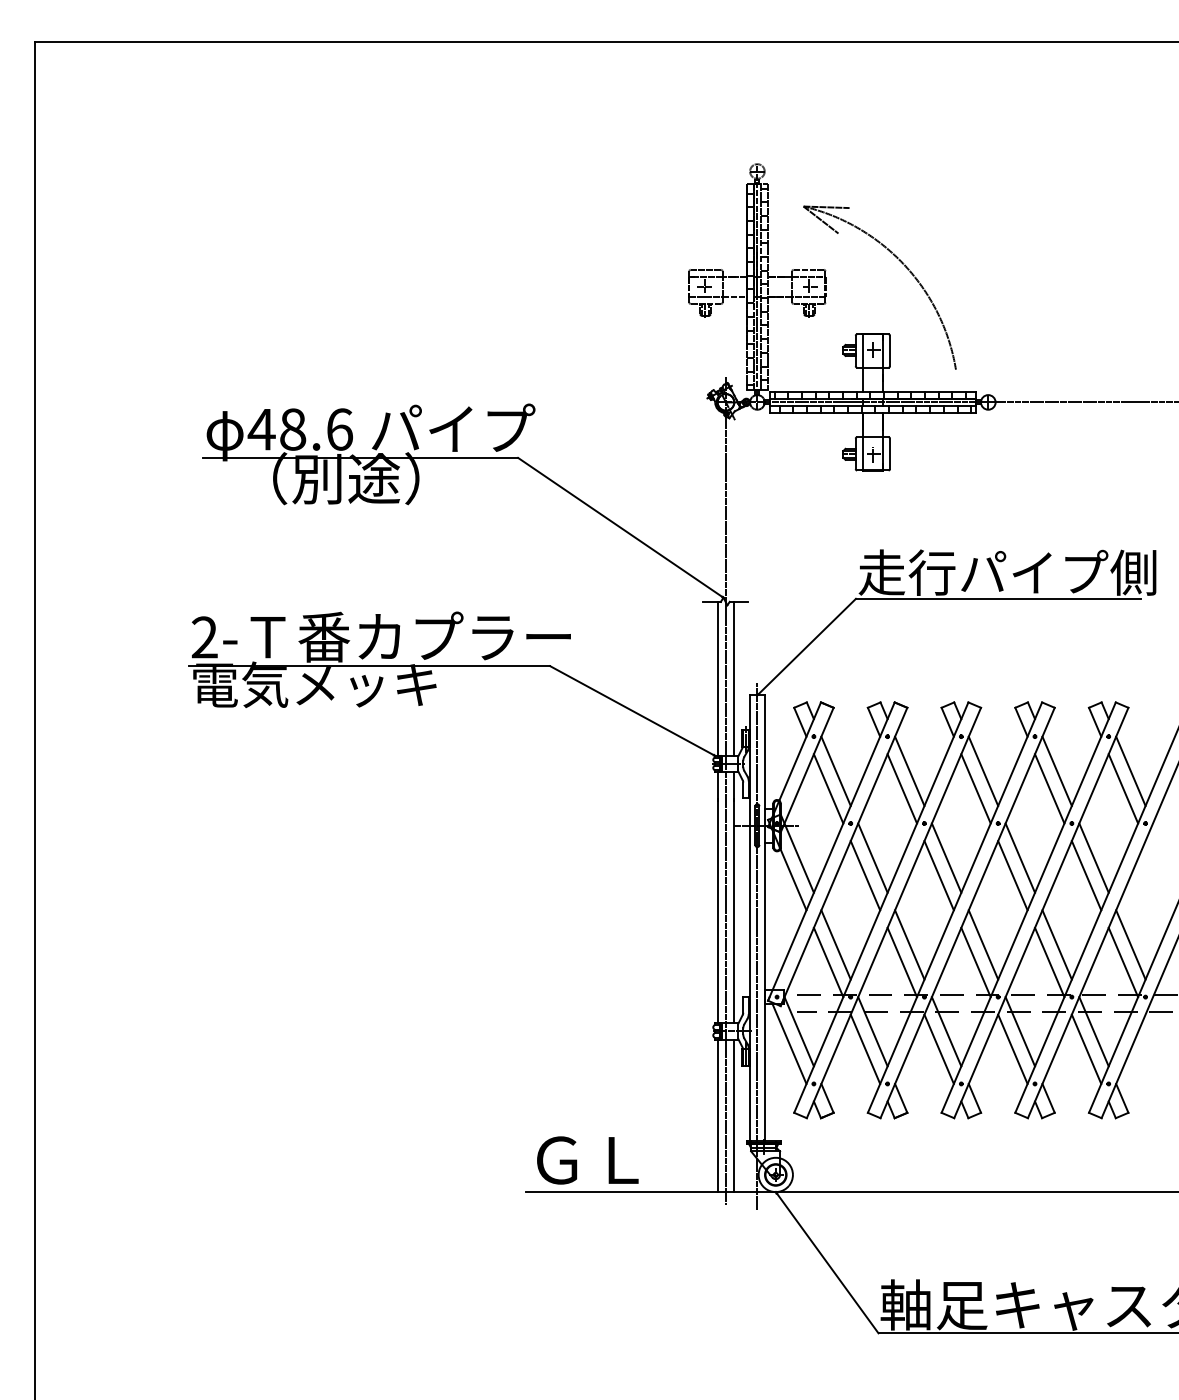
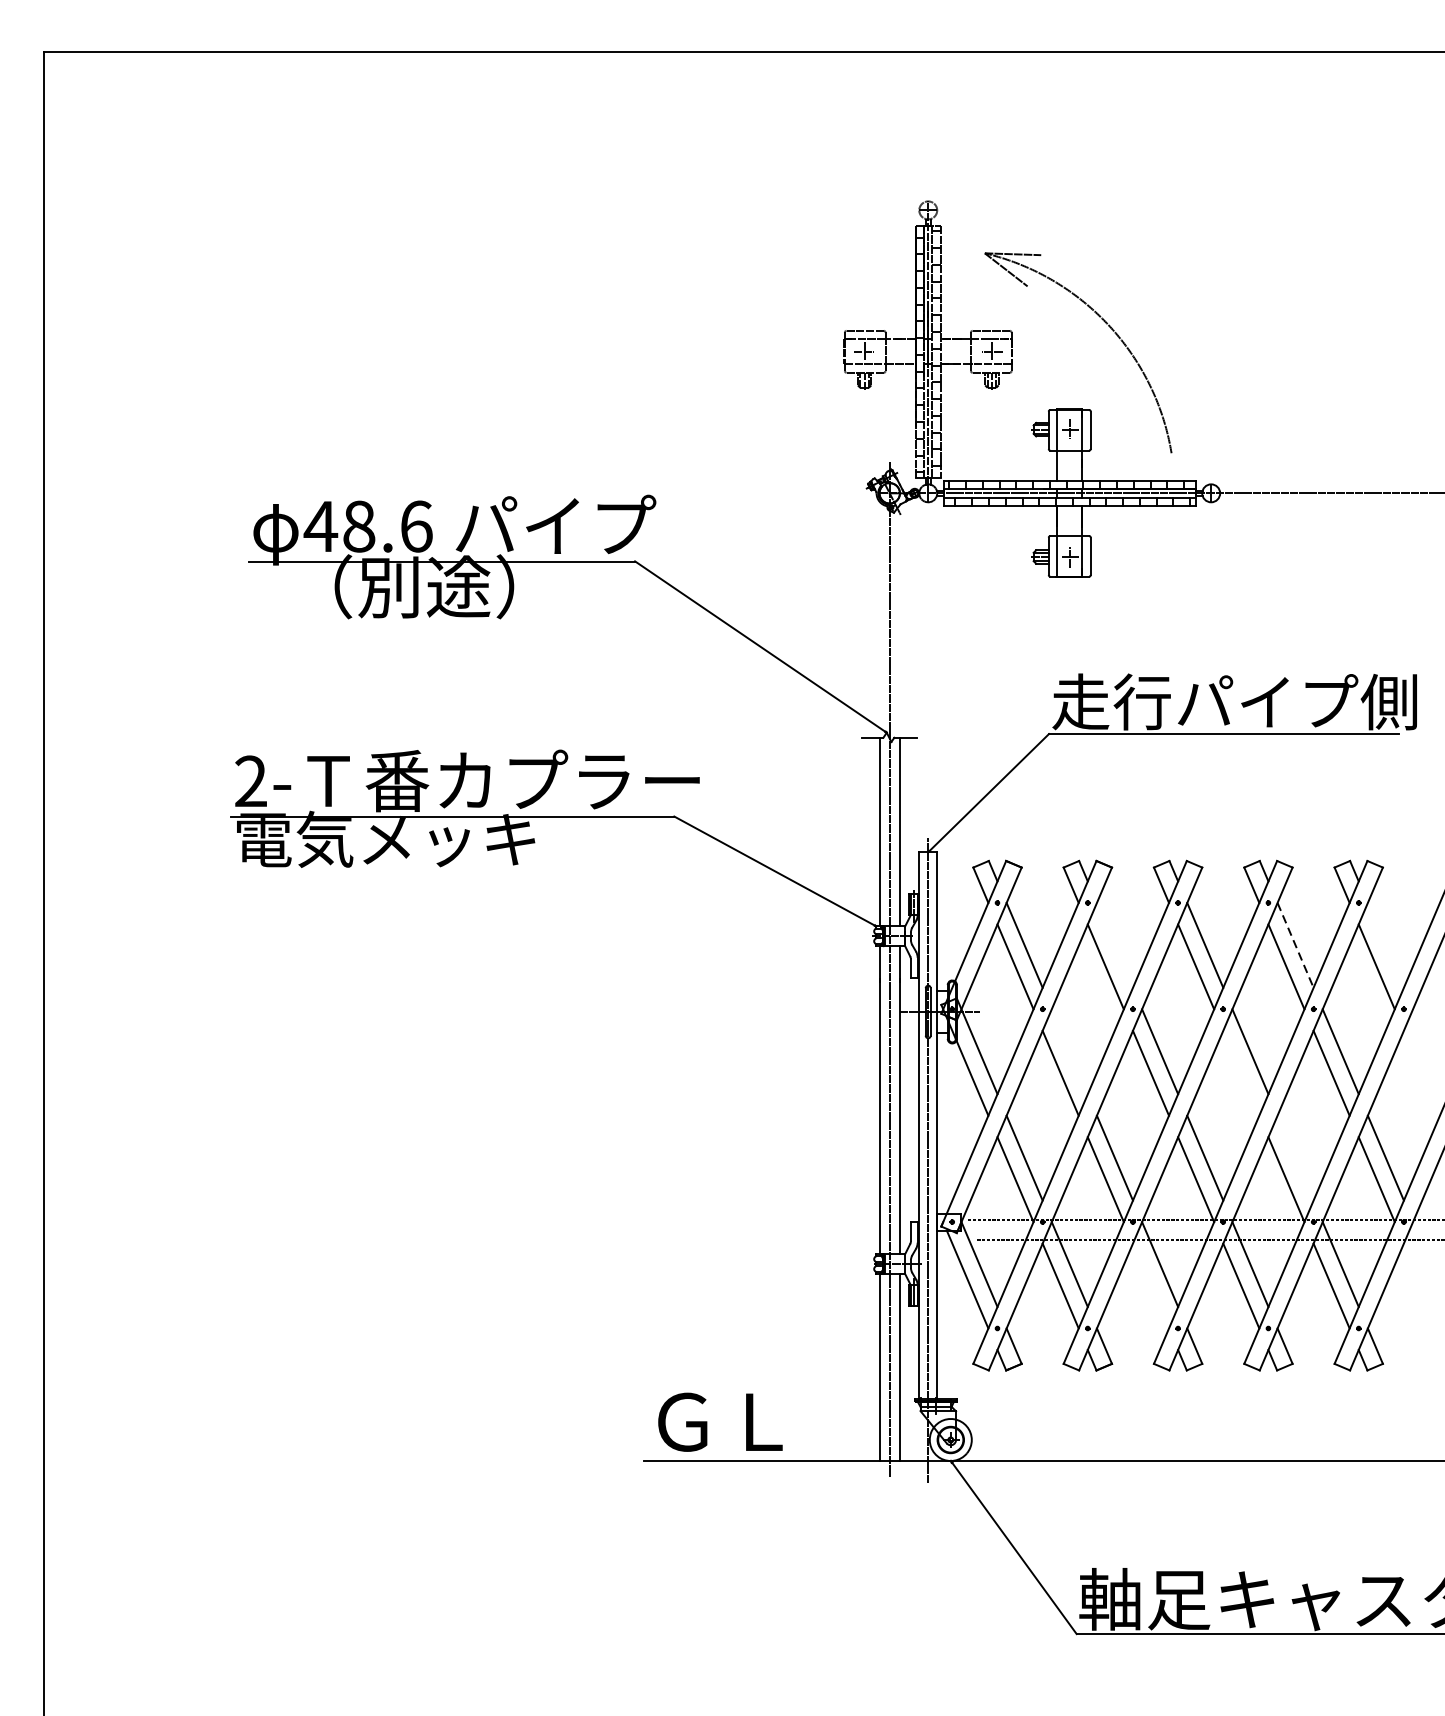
line: (909, 770) -> (1114, 944), removed
line: (1130, 770) -> (1385, 944), removed
line: (1057, 771) -> (1295, 945), solid -> dashed
line: (872, 857) -> (1069, 1051), removed
line: (1012, 875) -> (1240, 1073), removed
line: (1056, 944) -> (1294, 1157), removed
line: (938, 1048) -> (1150, 1285), removed

